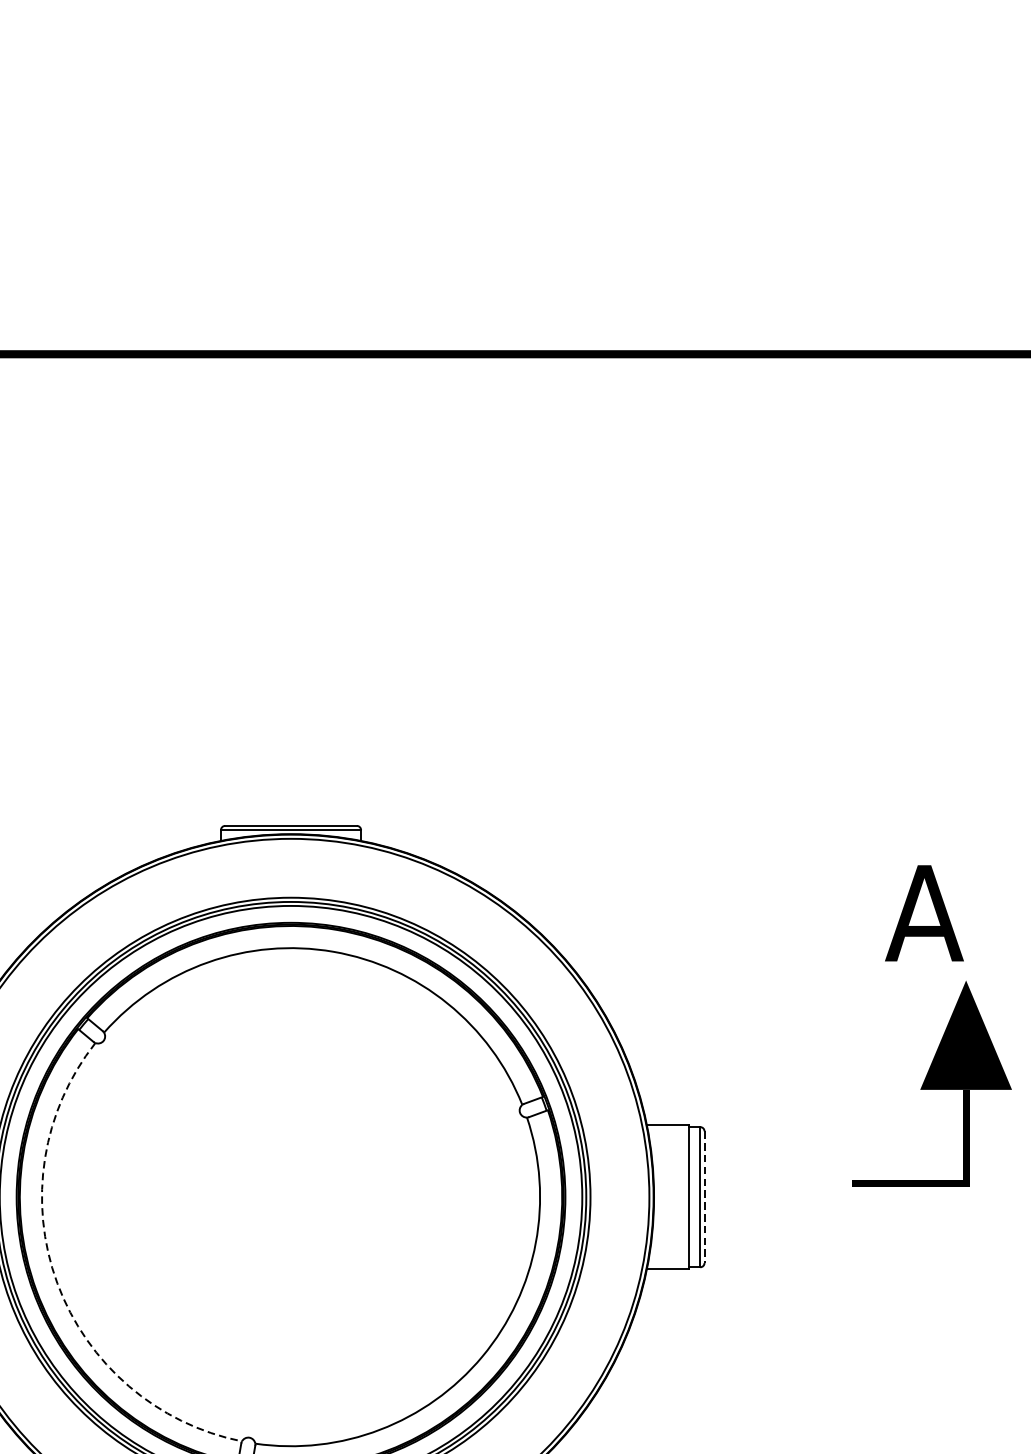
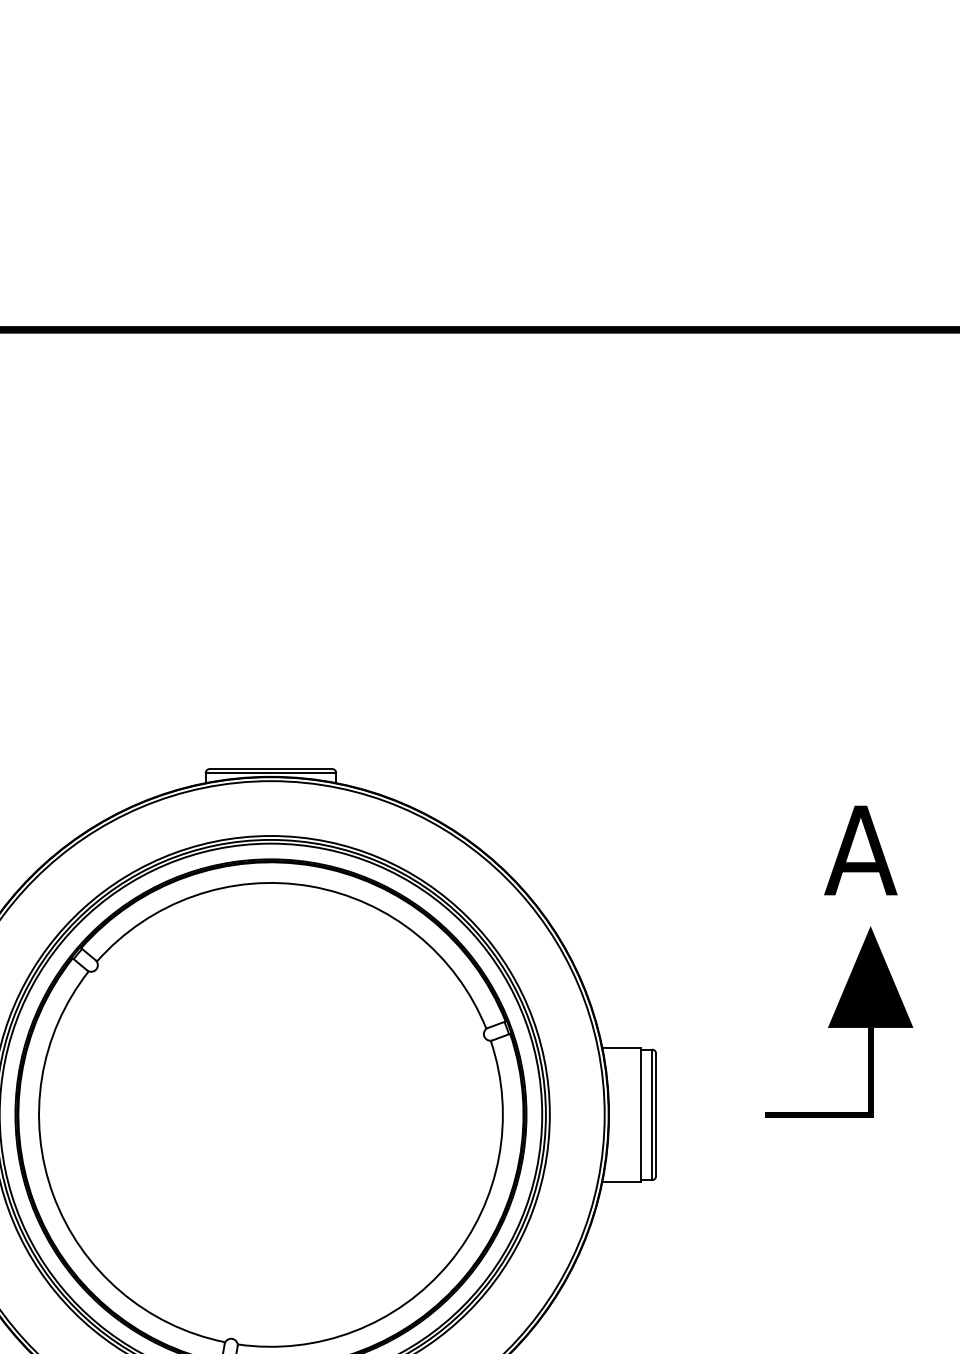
part: (932, 1082) -> (839, 1021), moved
line: (705, 1197) -> (656, 1115), dashed -> solid
arc: (57, 1282) -> (53, 1194), dashed -> solid

